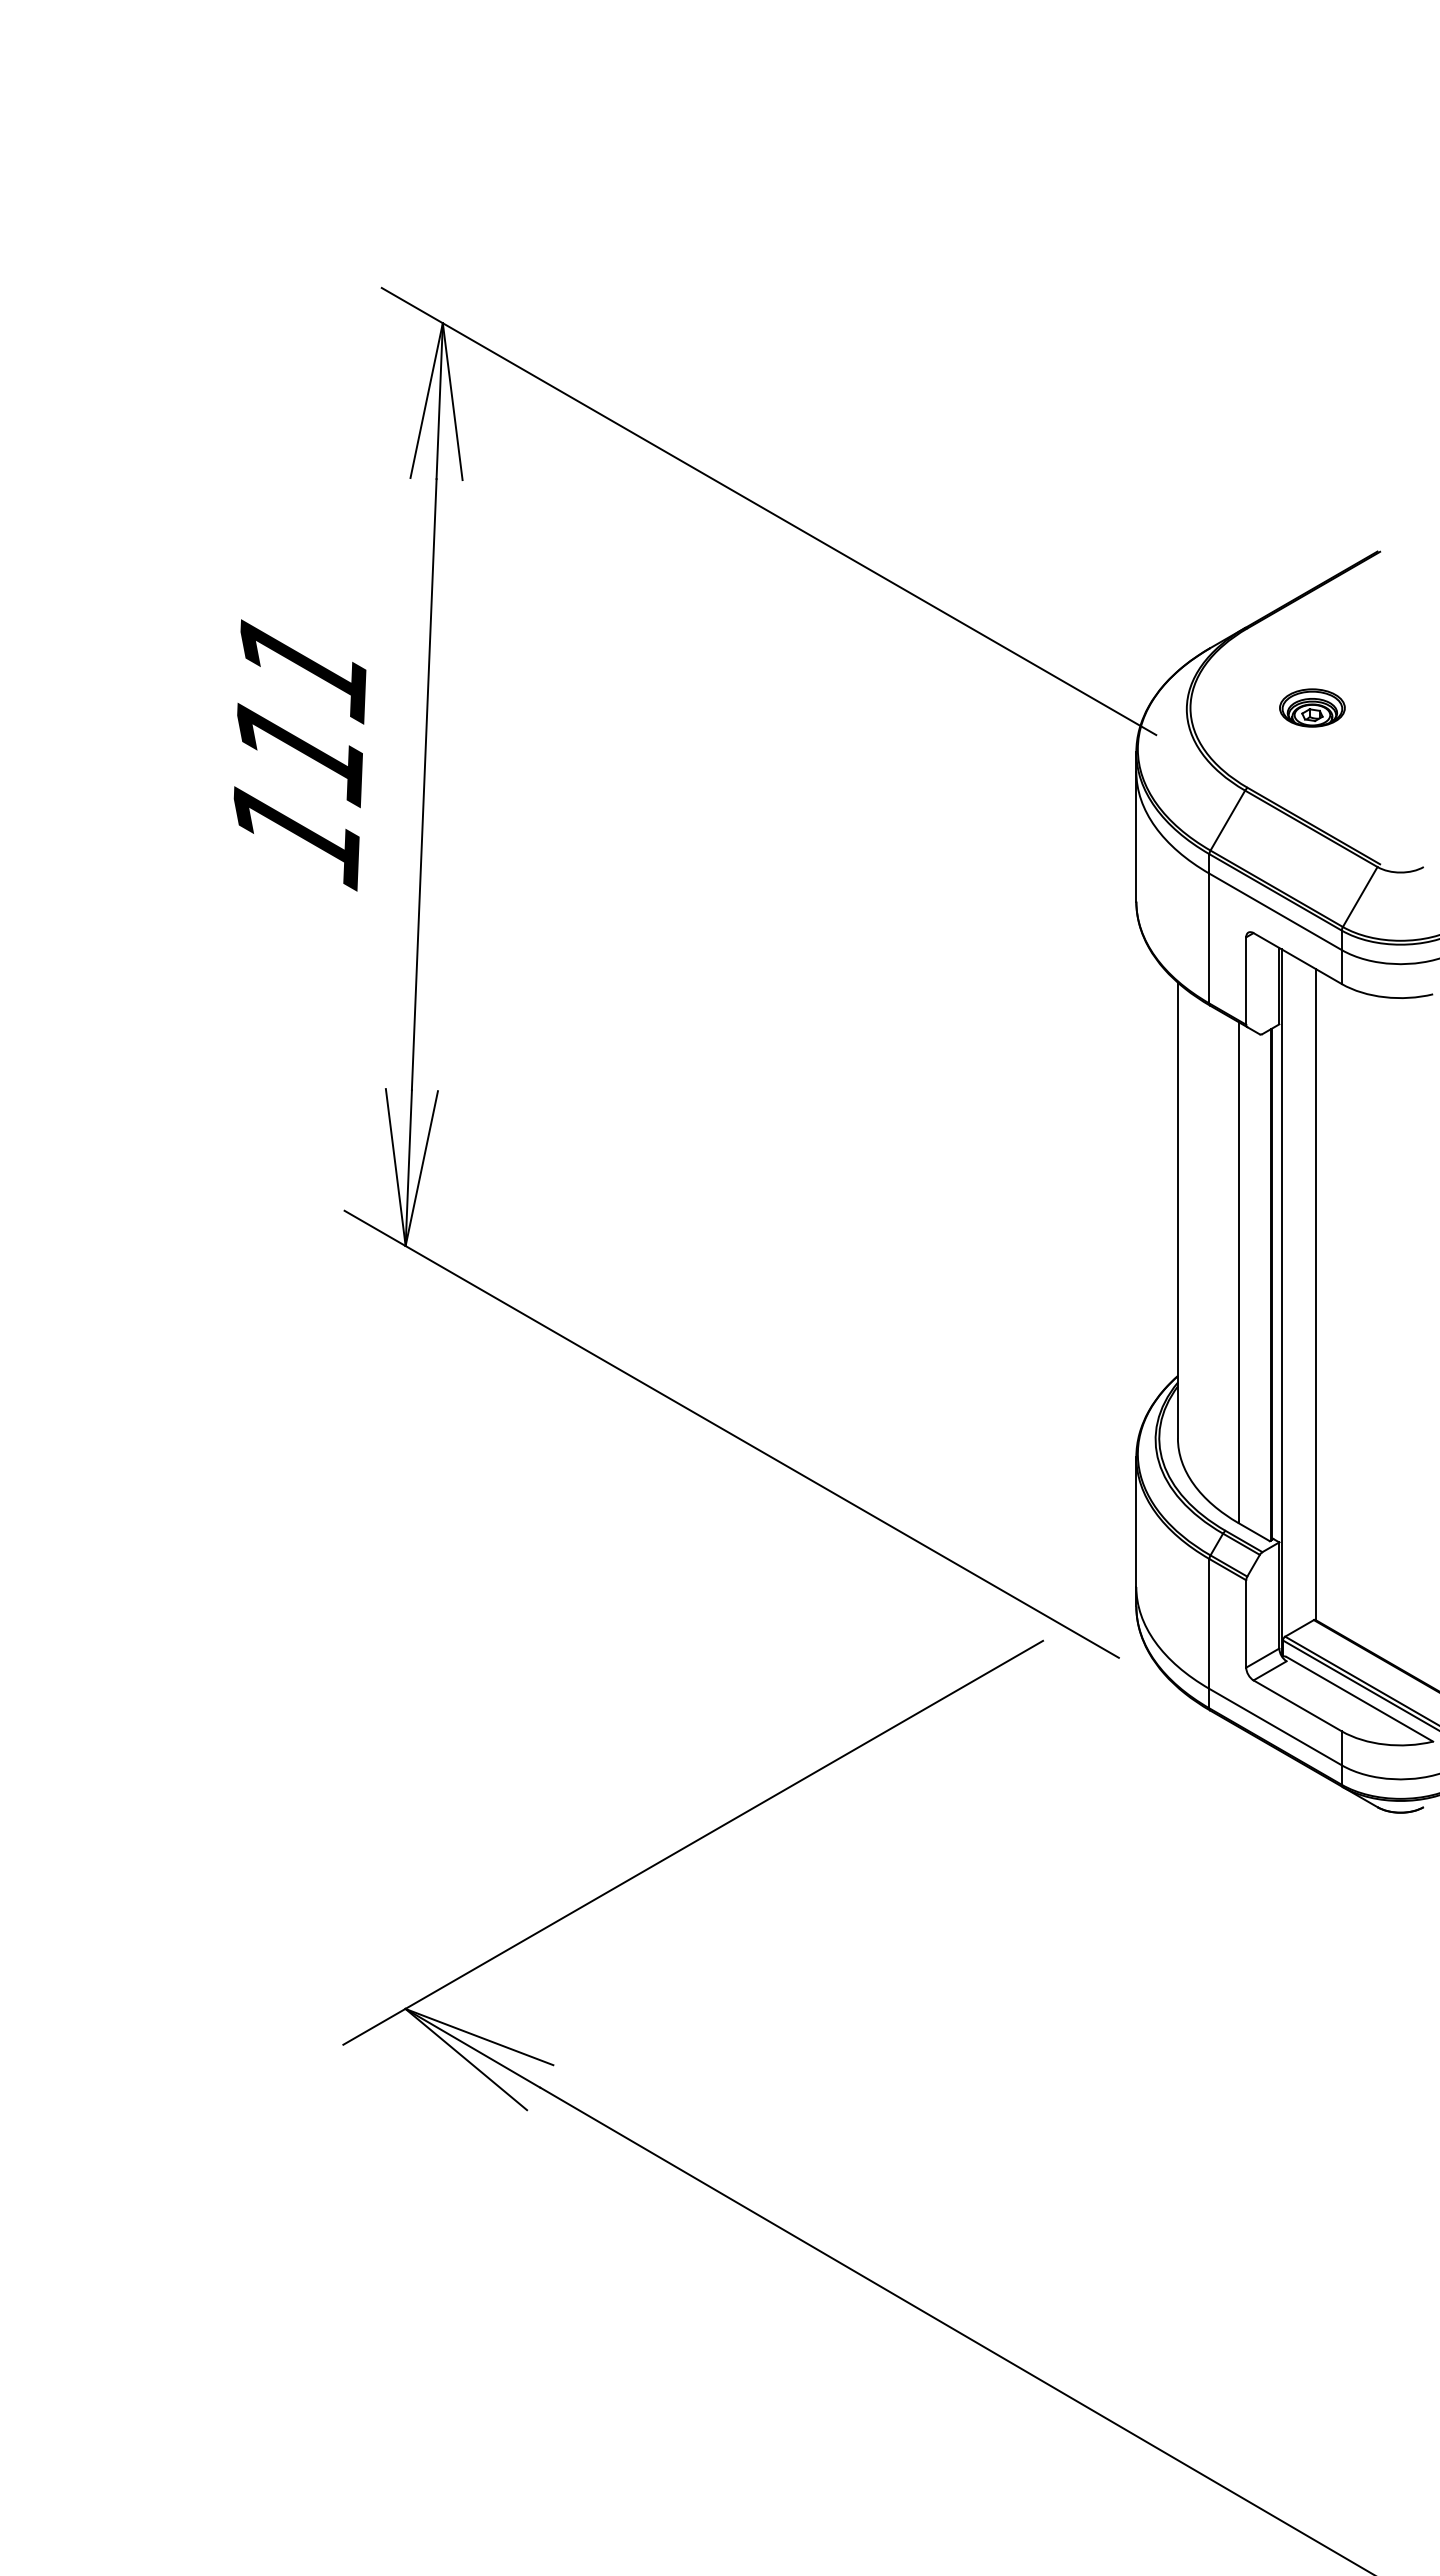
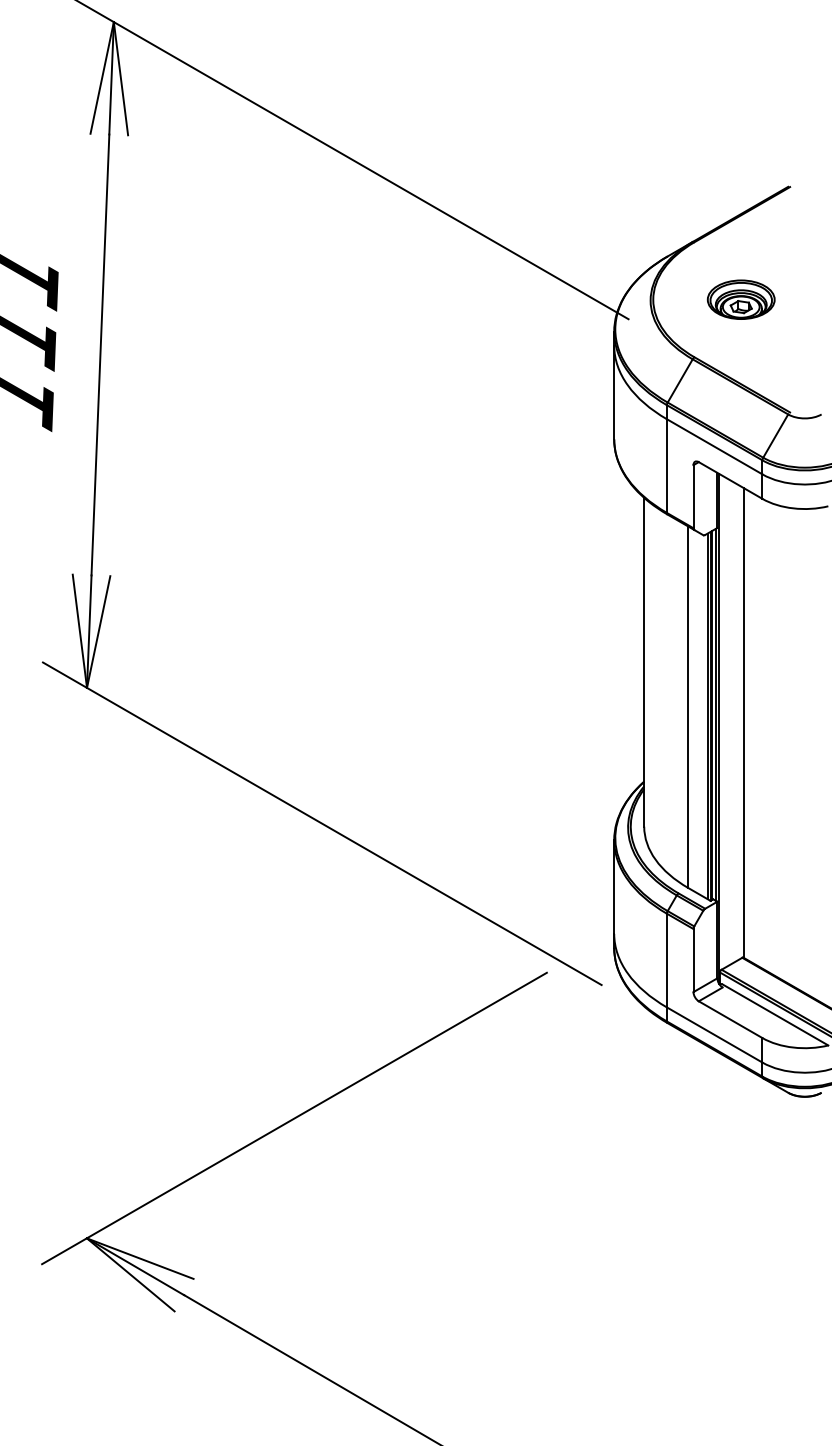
part: (1312, 707) -> (741, 299), size x1.43
line: (1277, 1283) -> (716, 714), added
line: (1266, 1285) -> (708, 716), added

